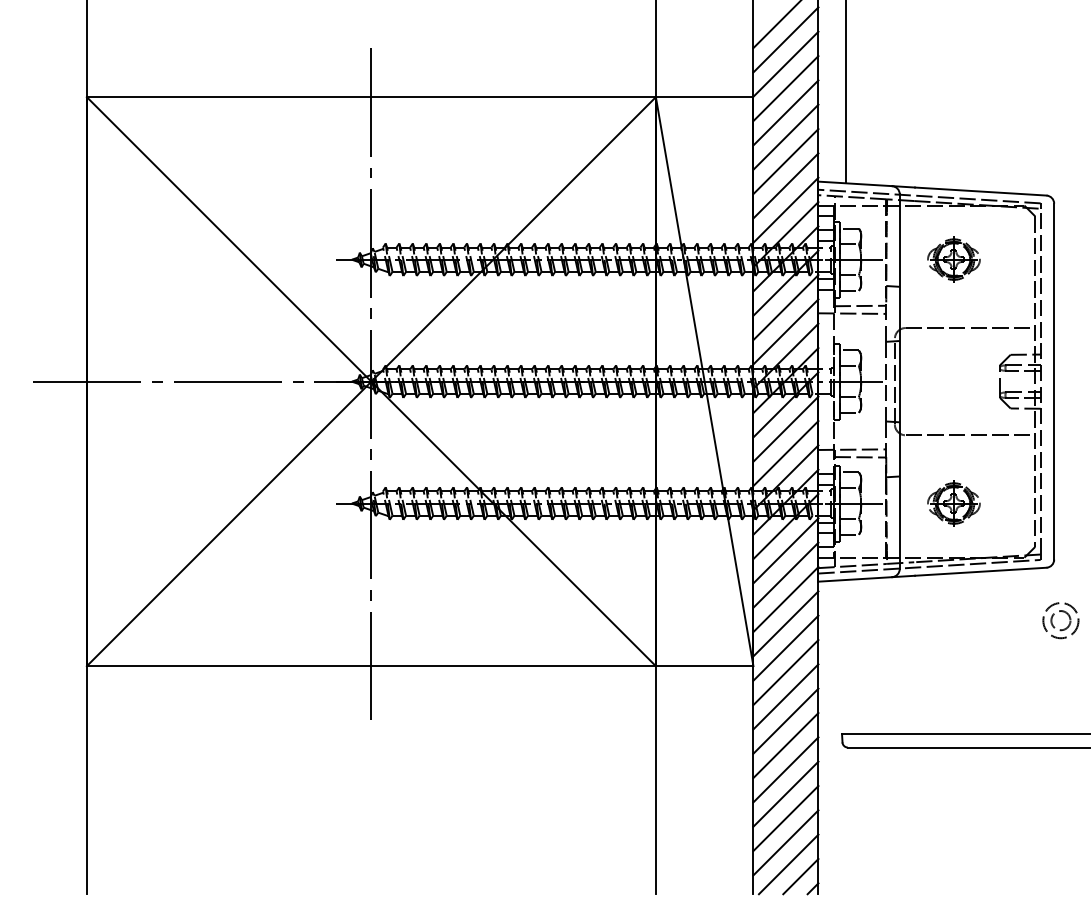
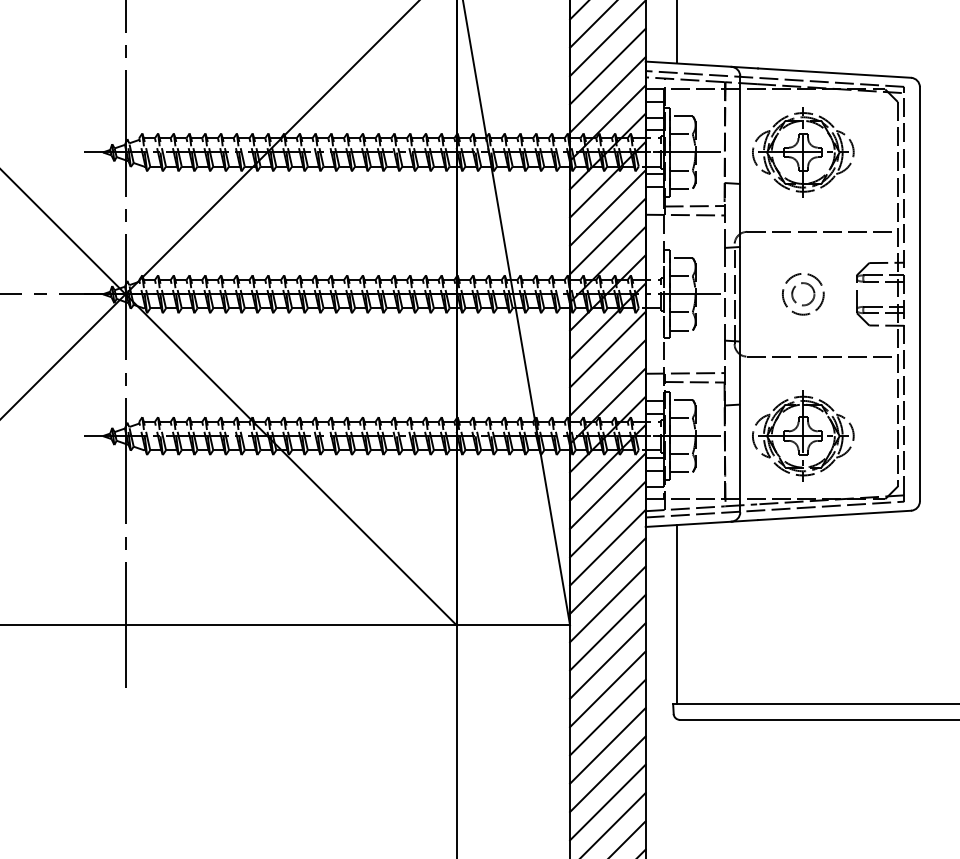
part: (953, 259) -> (802, 152), size x1.67
part: (953, 503) -> (802, 436), size x1.67
part: (1054, 615) -> (795, 288), moved
line: (845, 656) -> (677, 613), added

